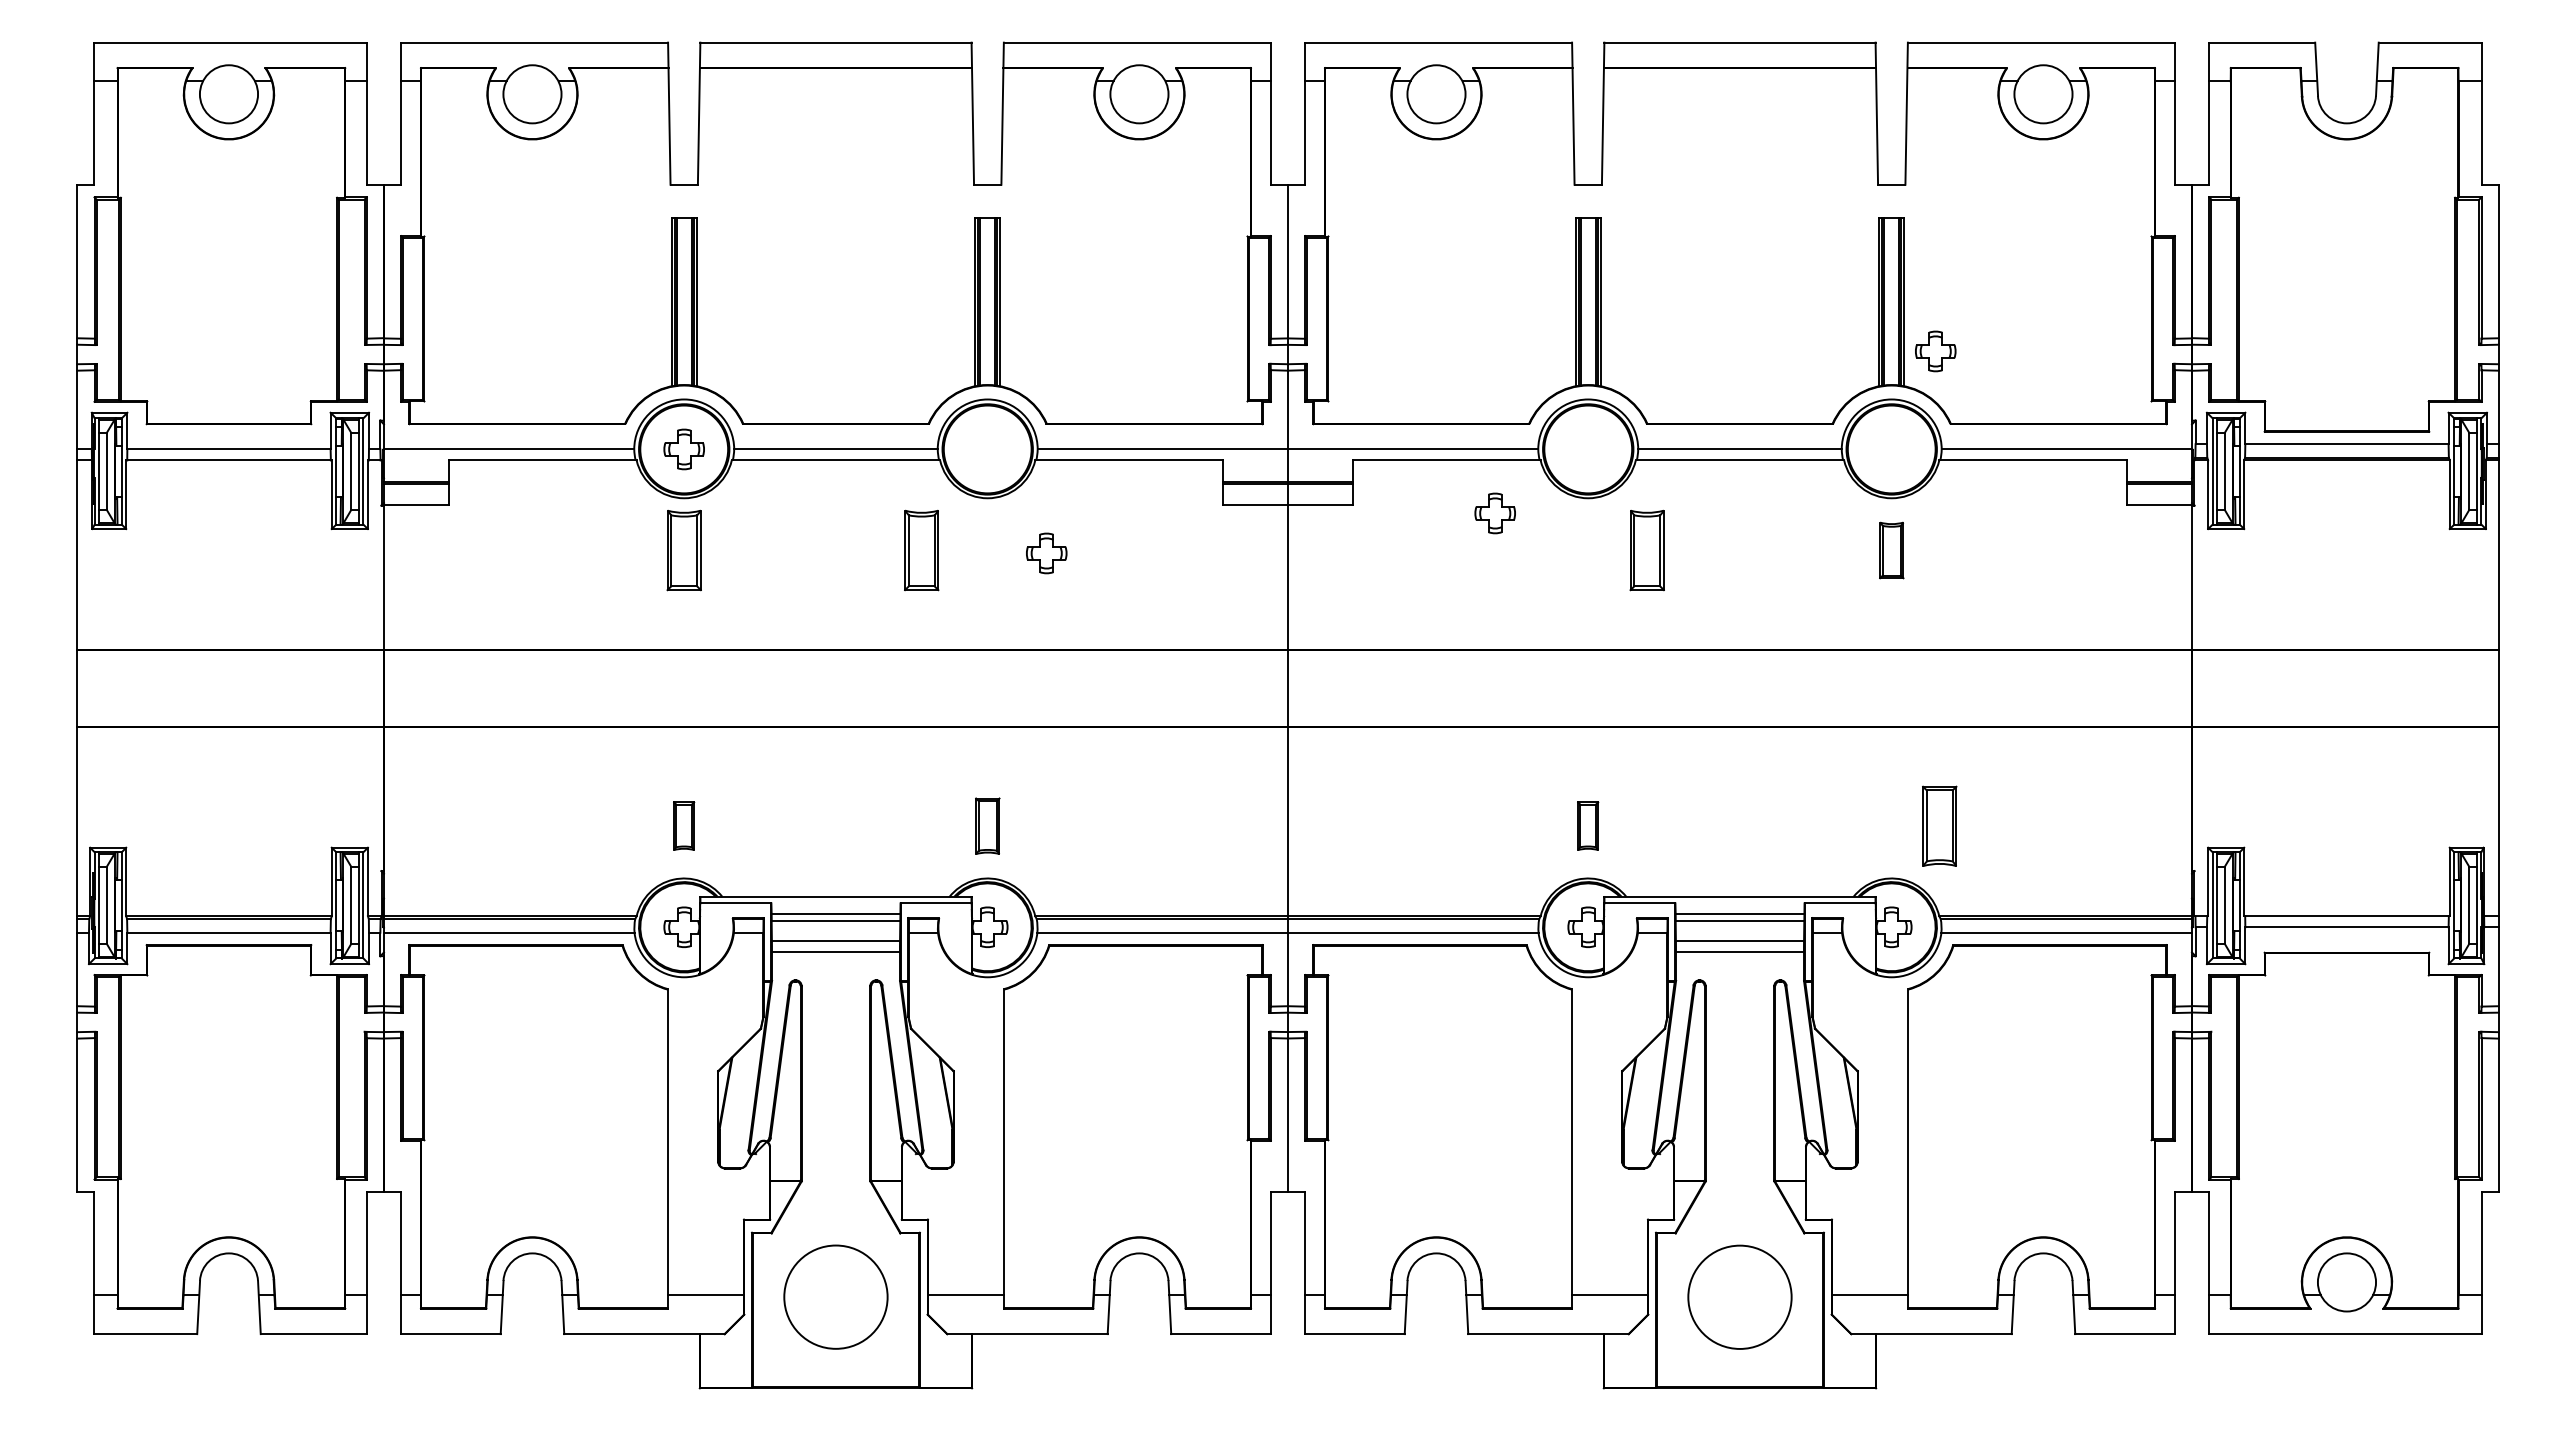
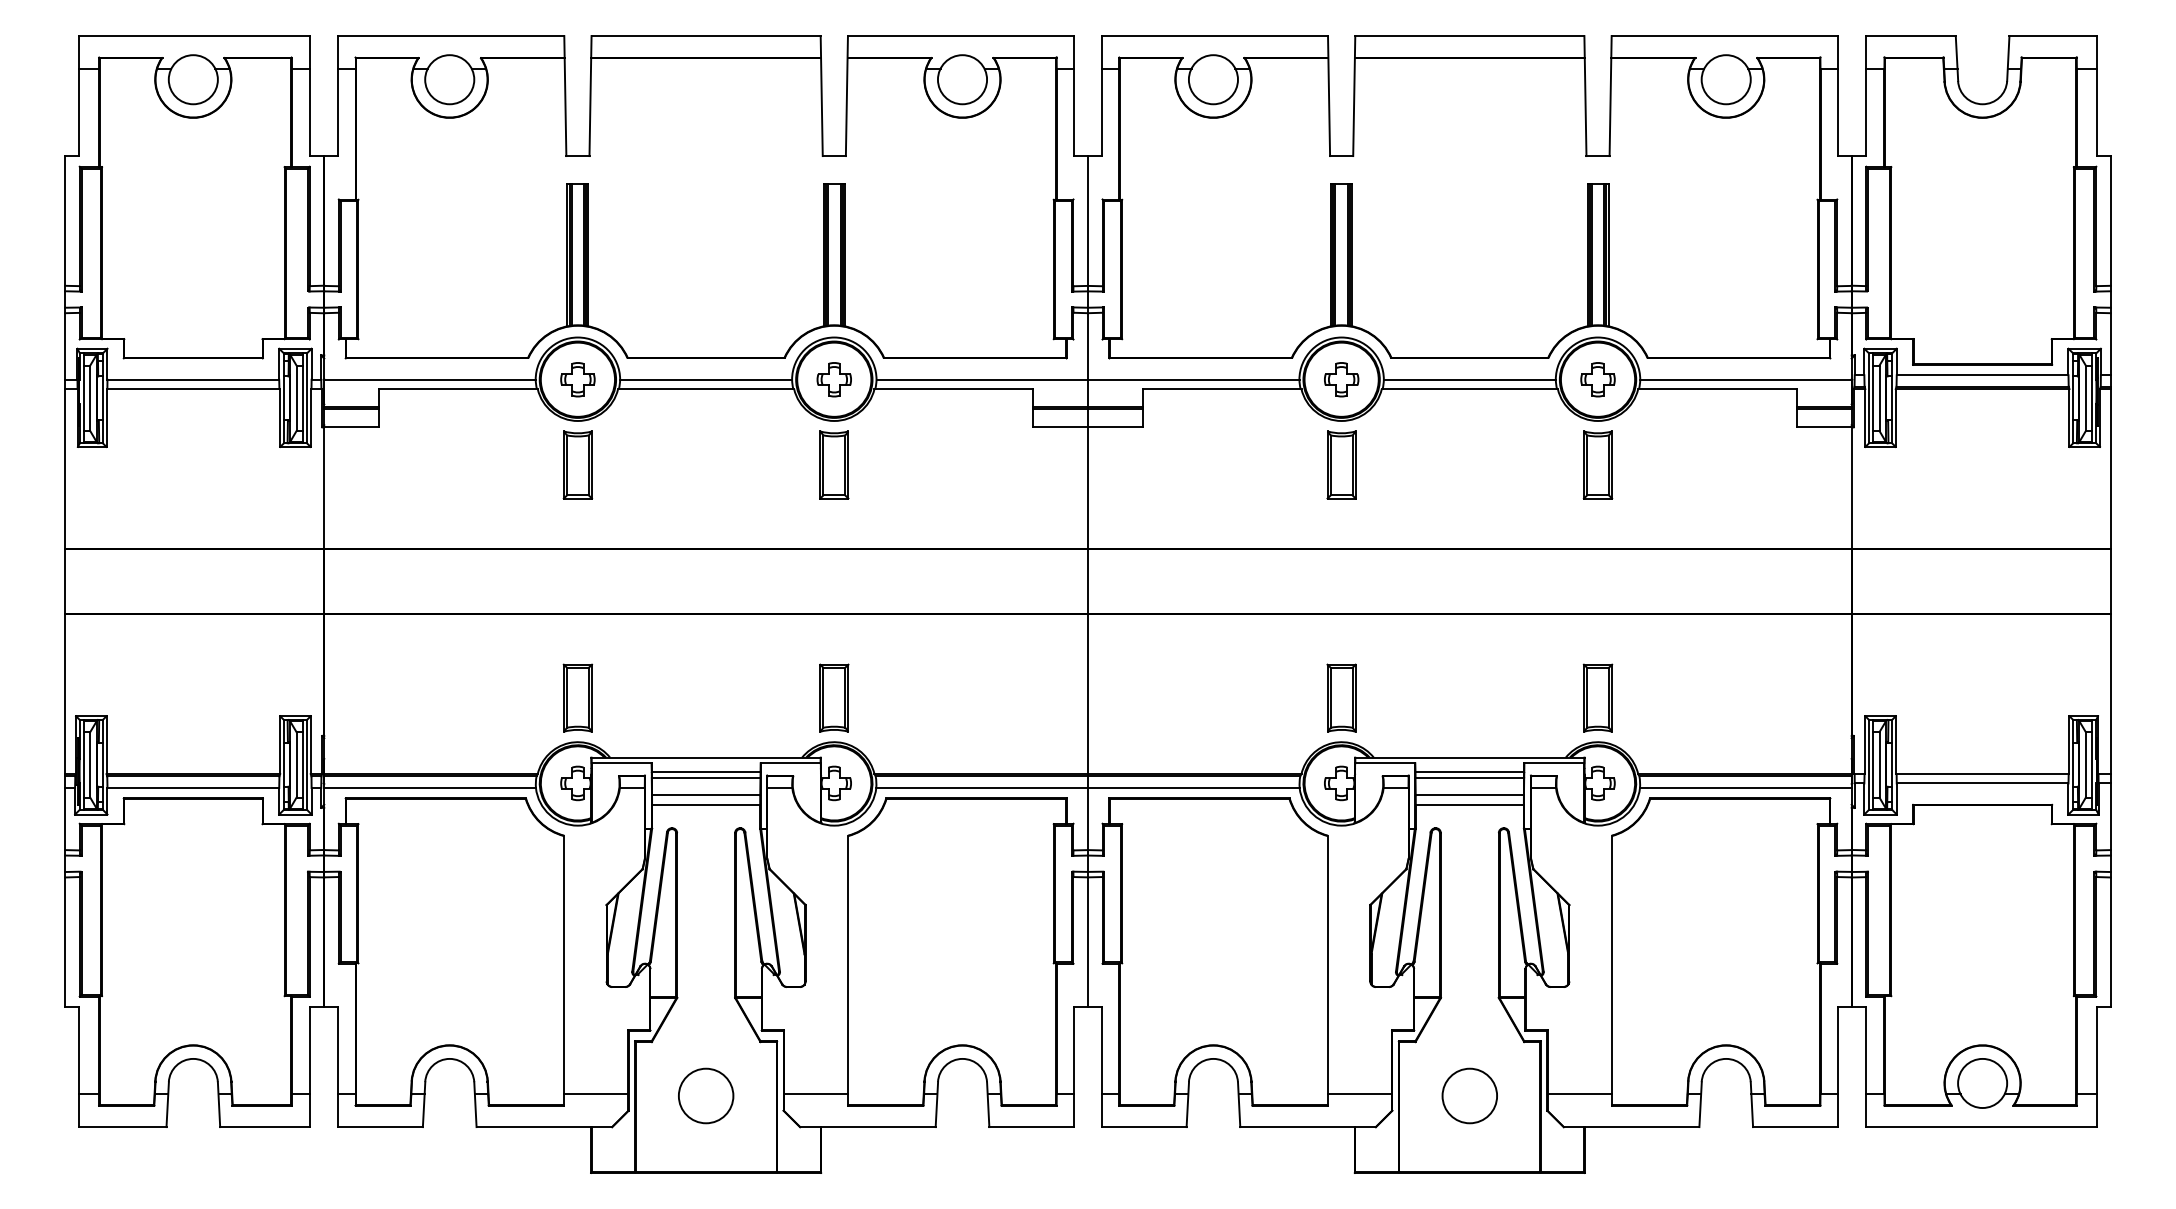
part: (1935, 351) -> (1597, 379), moved
part: (1494, 513) -> (1341, 379), moved
part: (921, 550) -> (834, 465), moved
part: (1646, 550) -> (1341, 465), moved
part: (1891, 550) -> (1597, 465), size x1.43
part: (1046, 553) -> (834, 379), moved
part: (683, 825) -> (577, 697), size x1.67
part: (987, 825) -> (834, 697), size x1.43
part: (1587, 825) -> (1341, 697), size x1.67
part: (1939, 825) -> (1597, 697), moved
circle: (835, 1297) -> (705, 1096), size x0.62
circle: (1739, 1297) -> (1469, 1096), size x0.62

